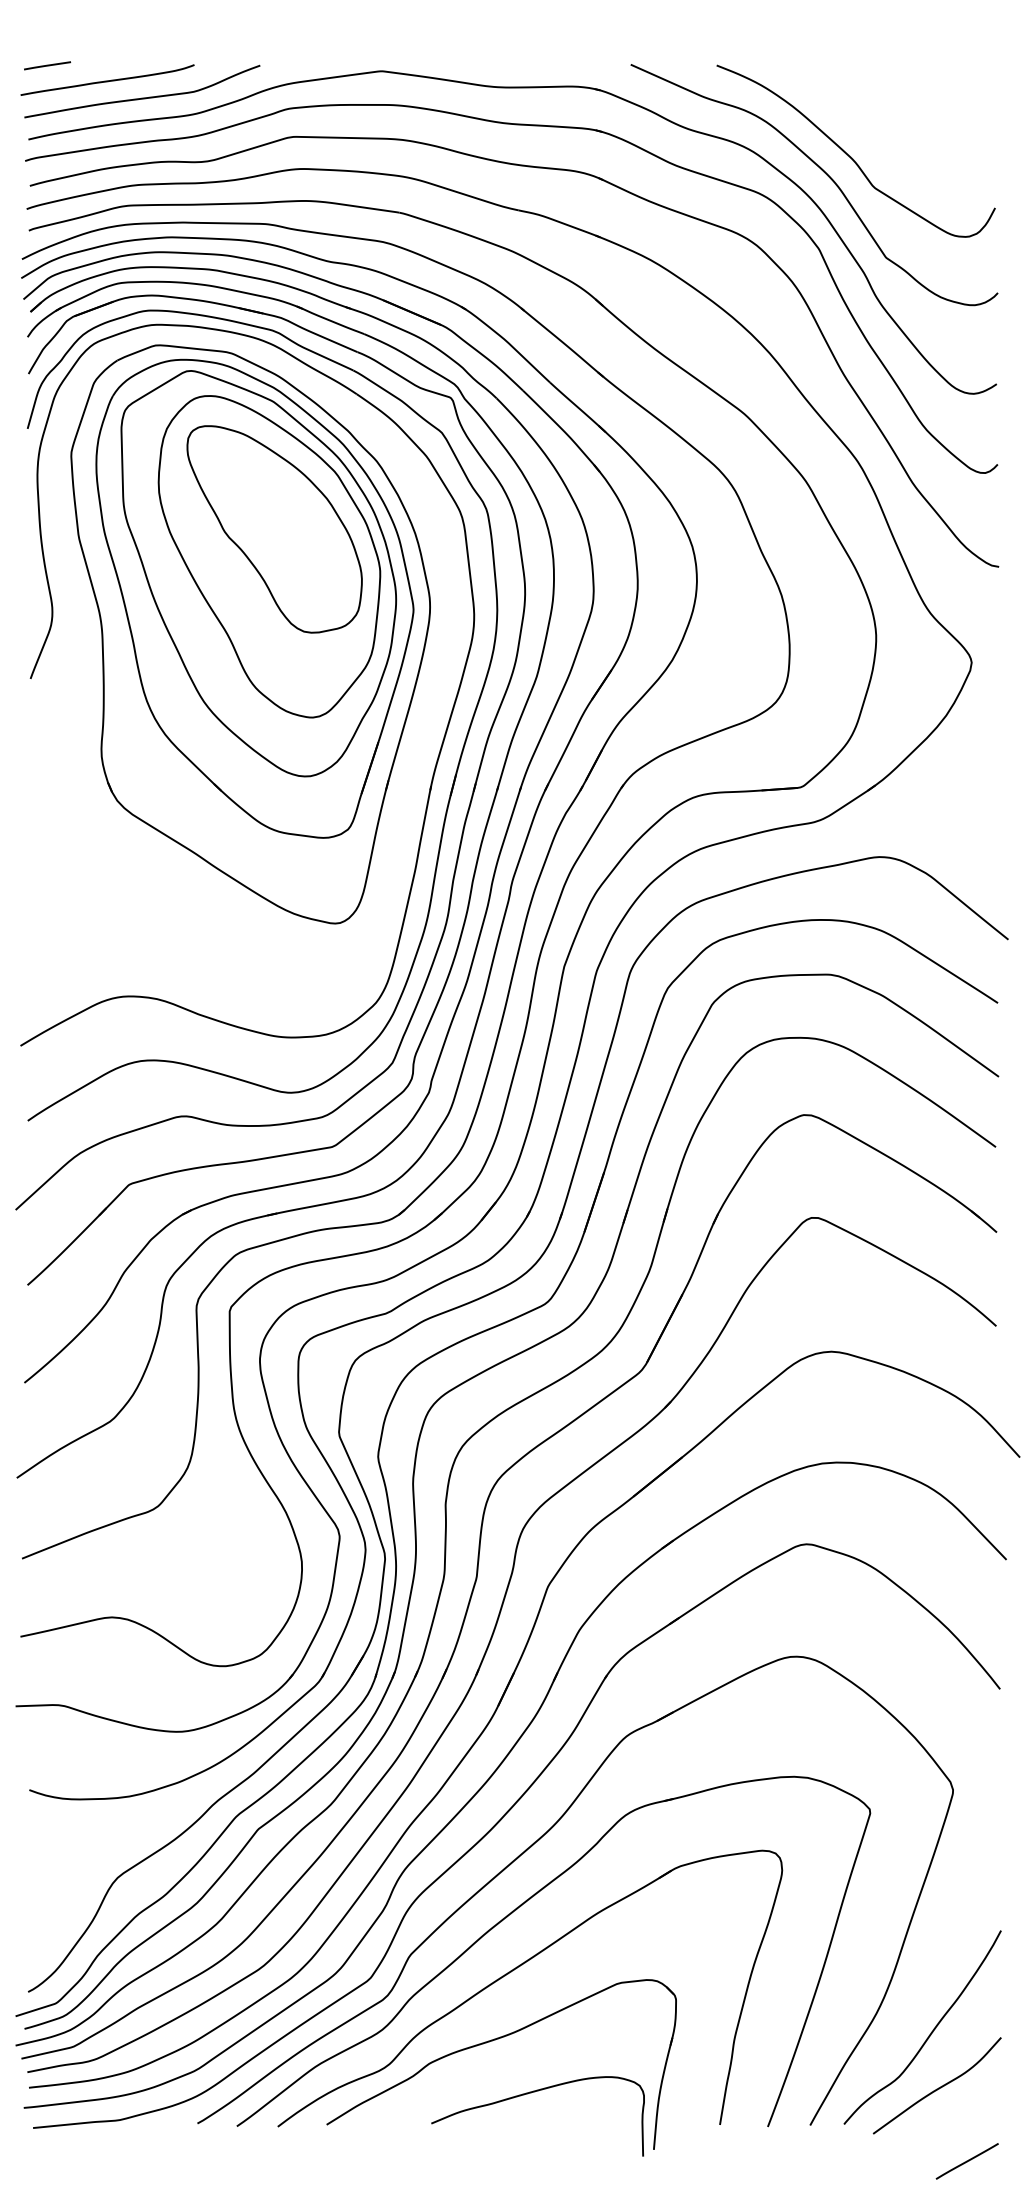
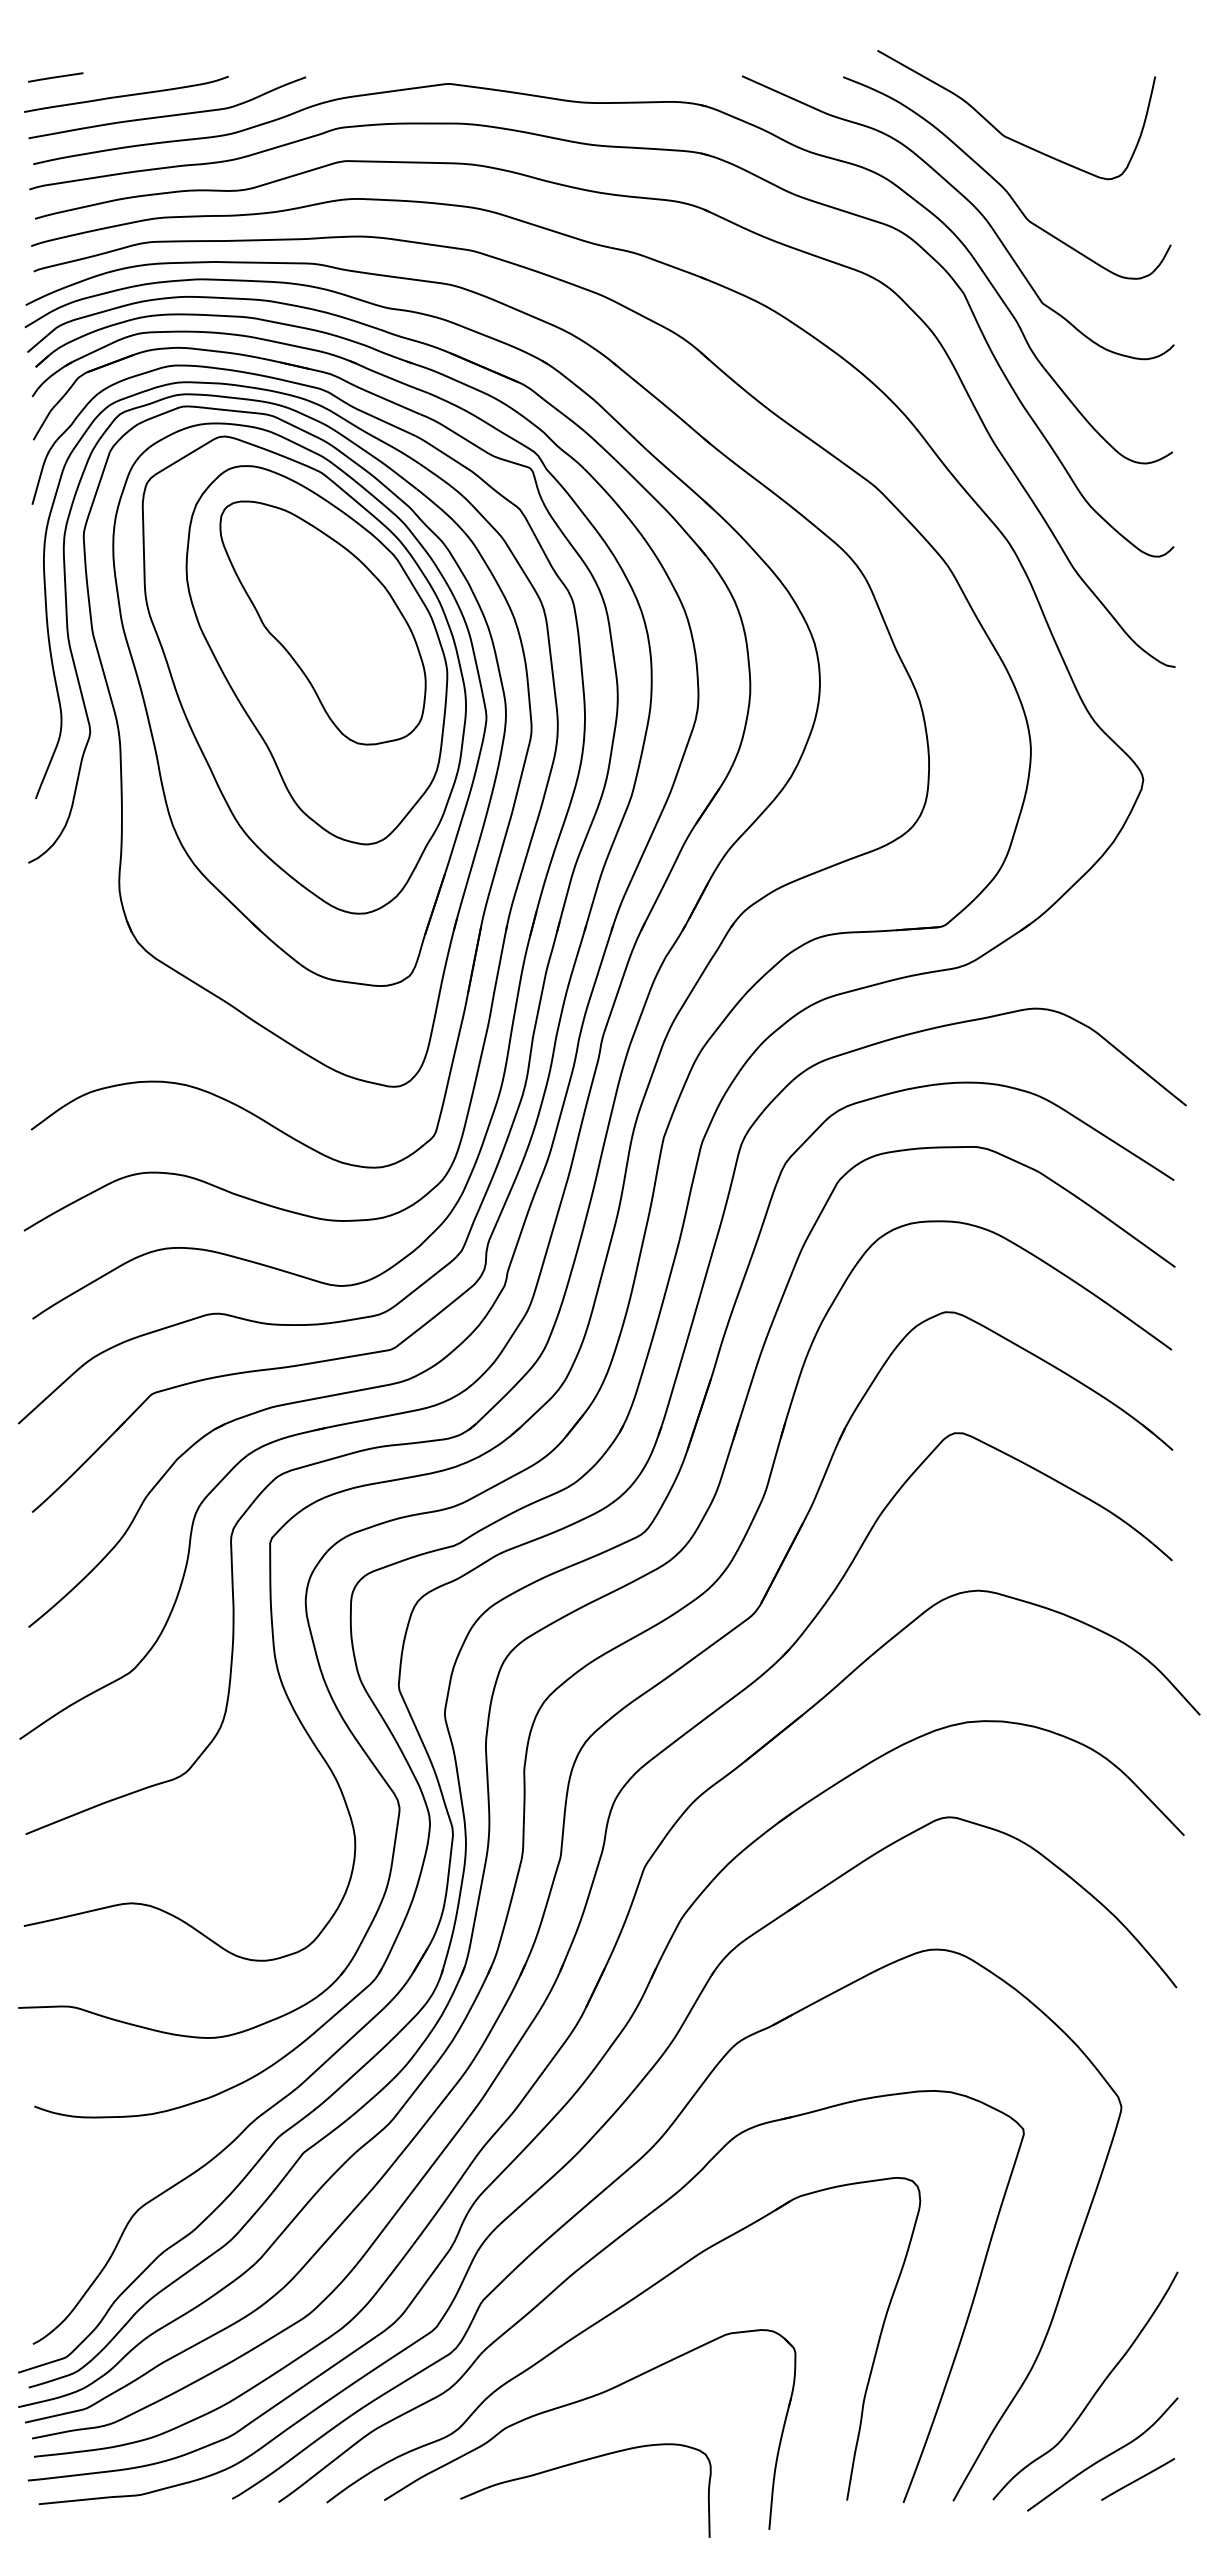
curve: (850, 111) -> (1000, 131), added
part: (77, 626) -> (90, 737), added
curve: (530, 2093) -> (577, 2463), moved
line: (967, 2161) -> (1138, 2479), moved

